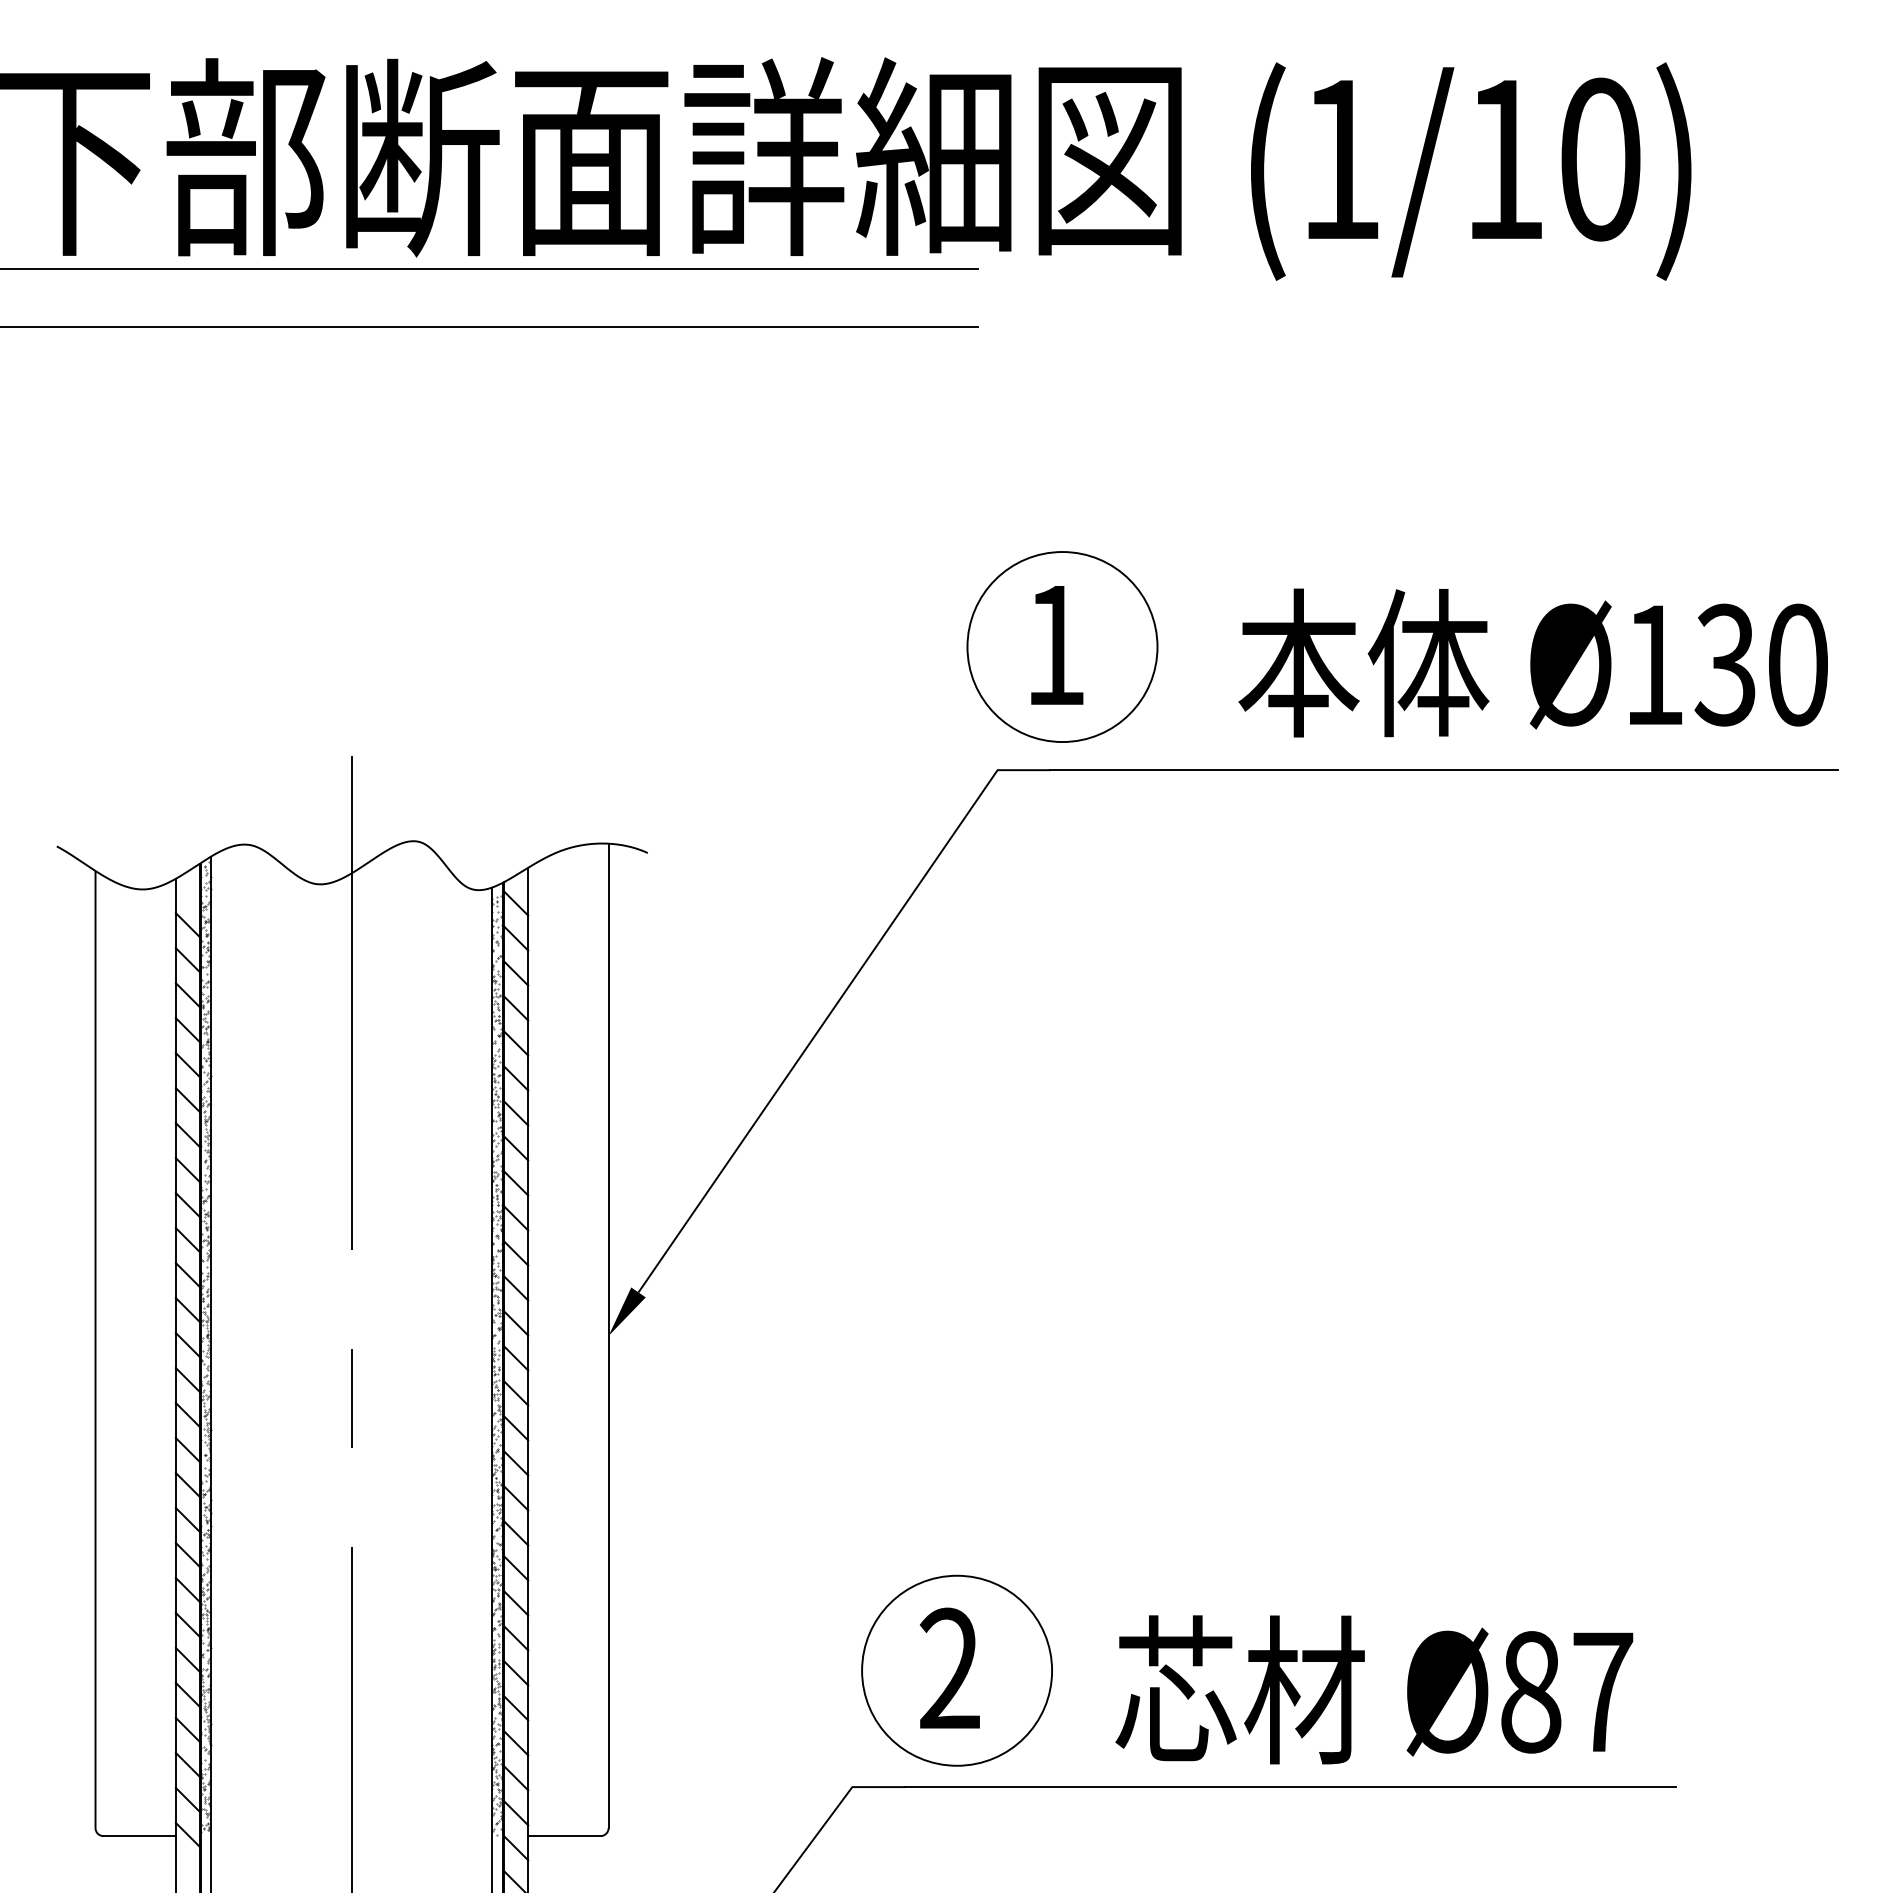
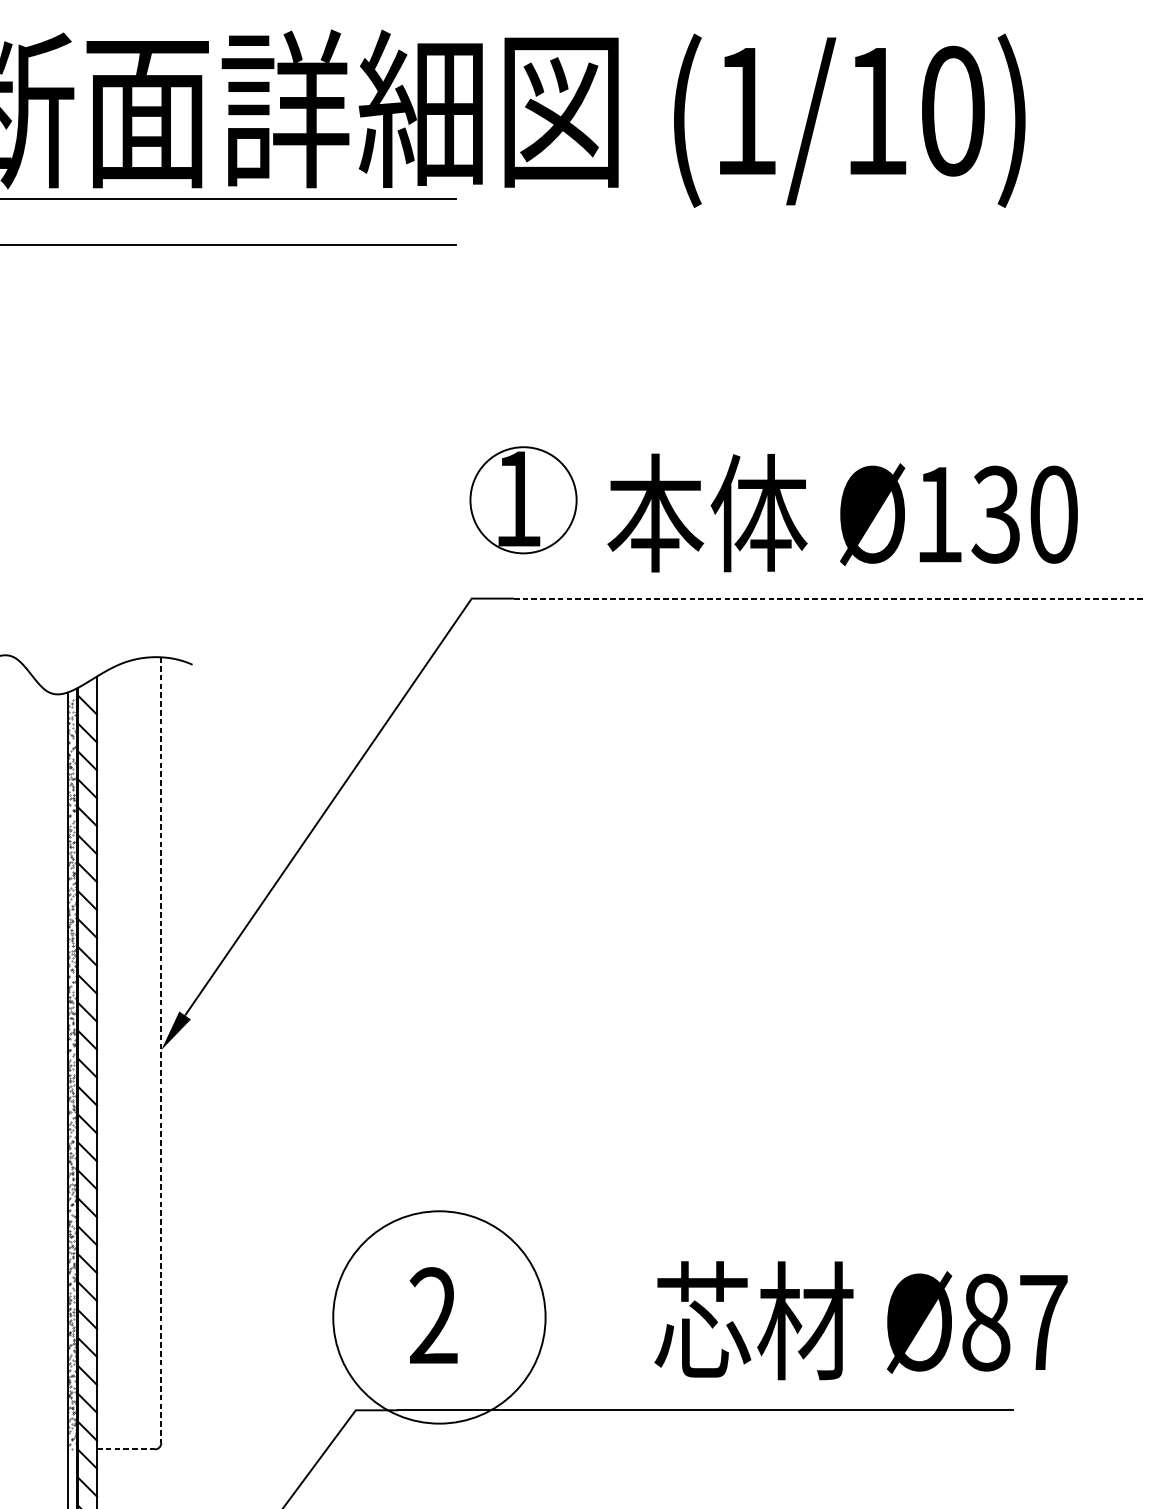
circle: (1062, 647) -> (523, 500), size x0.7
text: (1532, 662) -> (842, 512), moved
line: (1444, 770) -> (828, 598), solid -> dashed
line: (608, 1336) -> (161, 1050), solid -> dashed
circle: (957, 1670) -> (439, 1317), size x1.4
text: (1374, 1689) -> (861, 1320), moved
line: (564, 1836) -> (126, 1449), solid -> dashed

